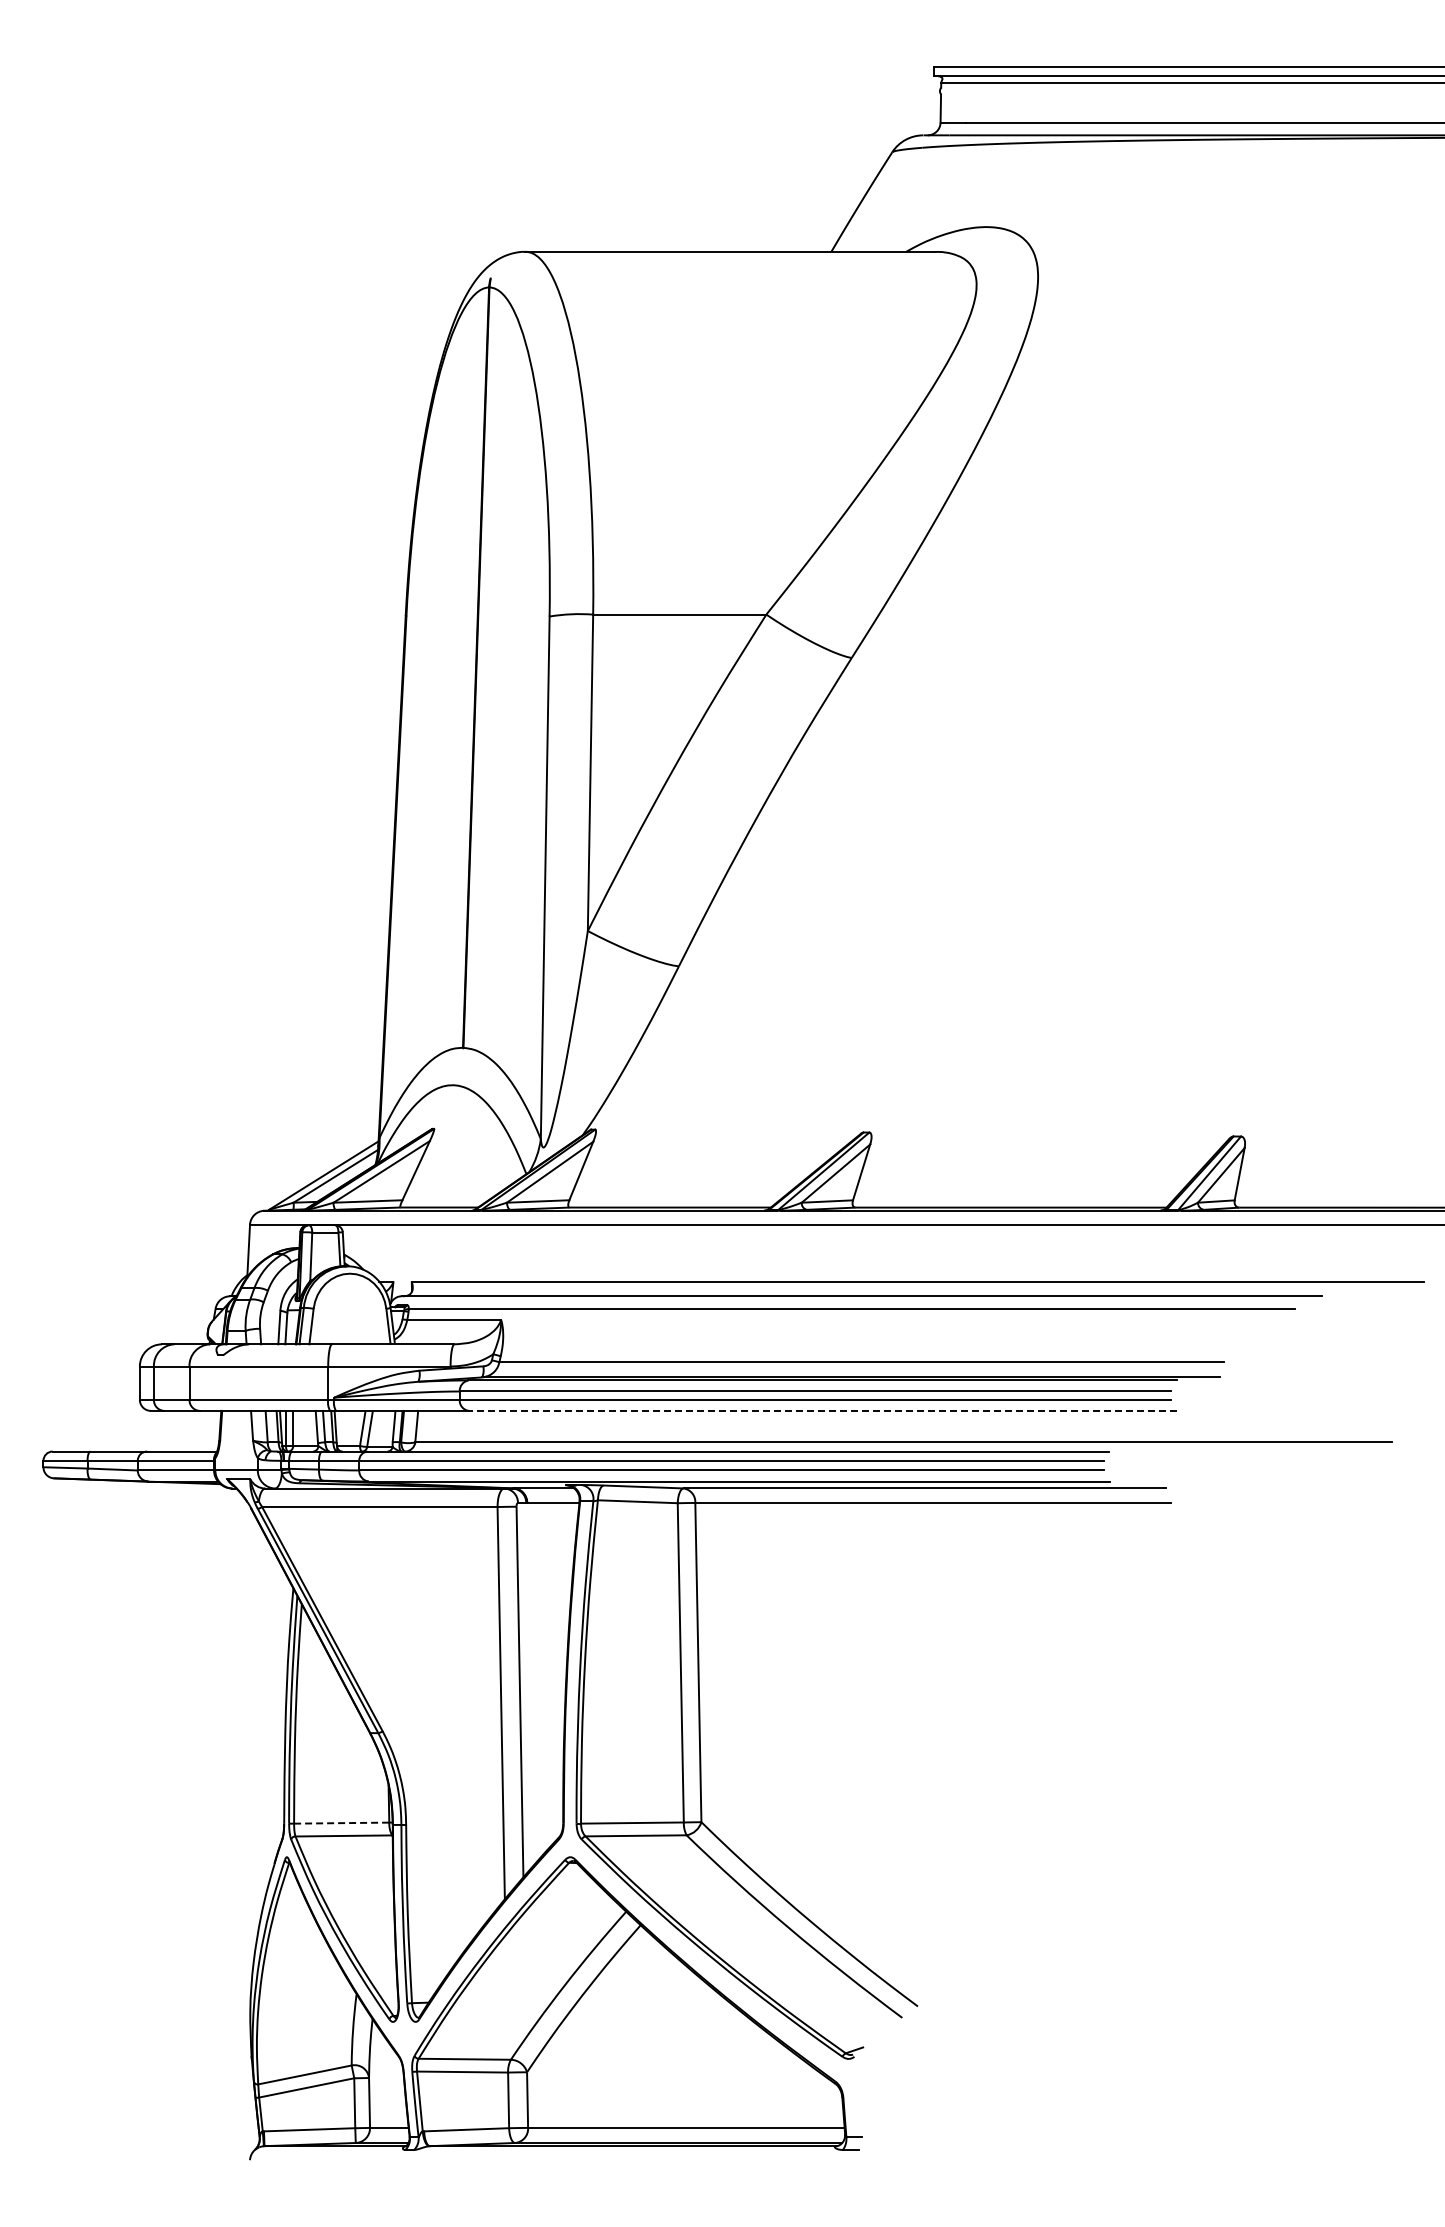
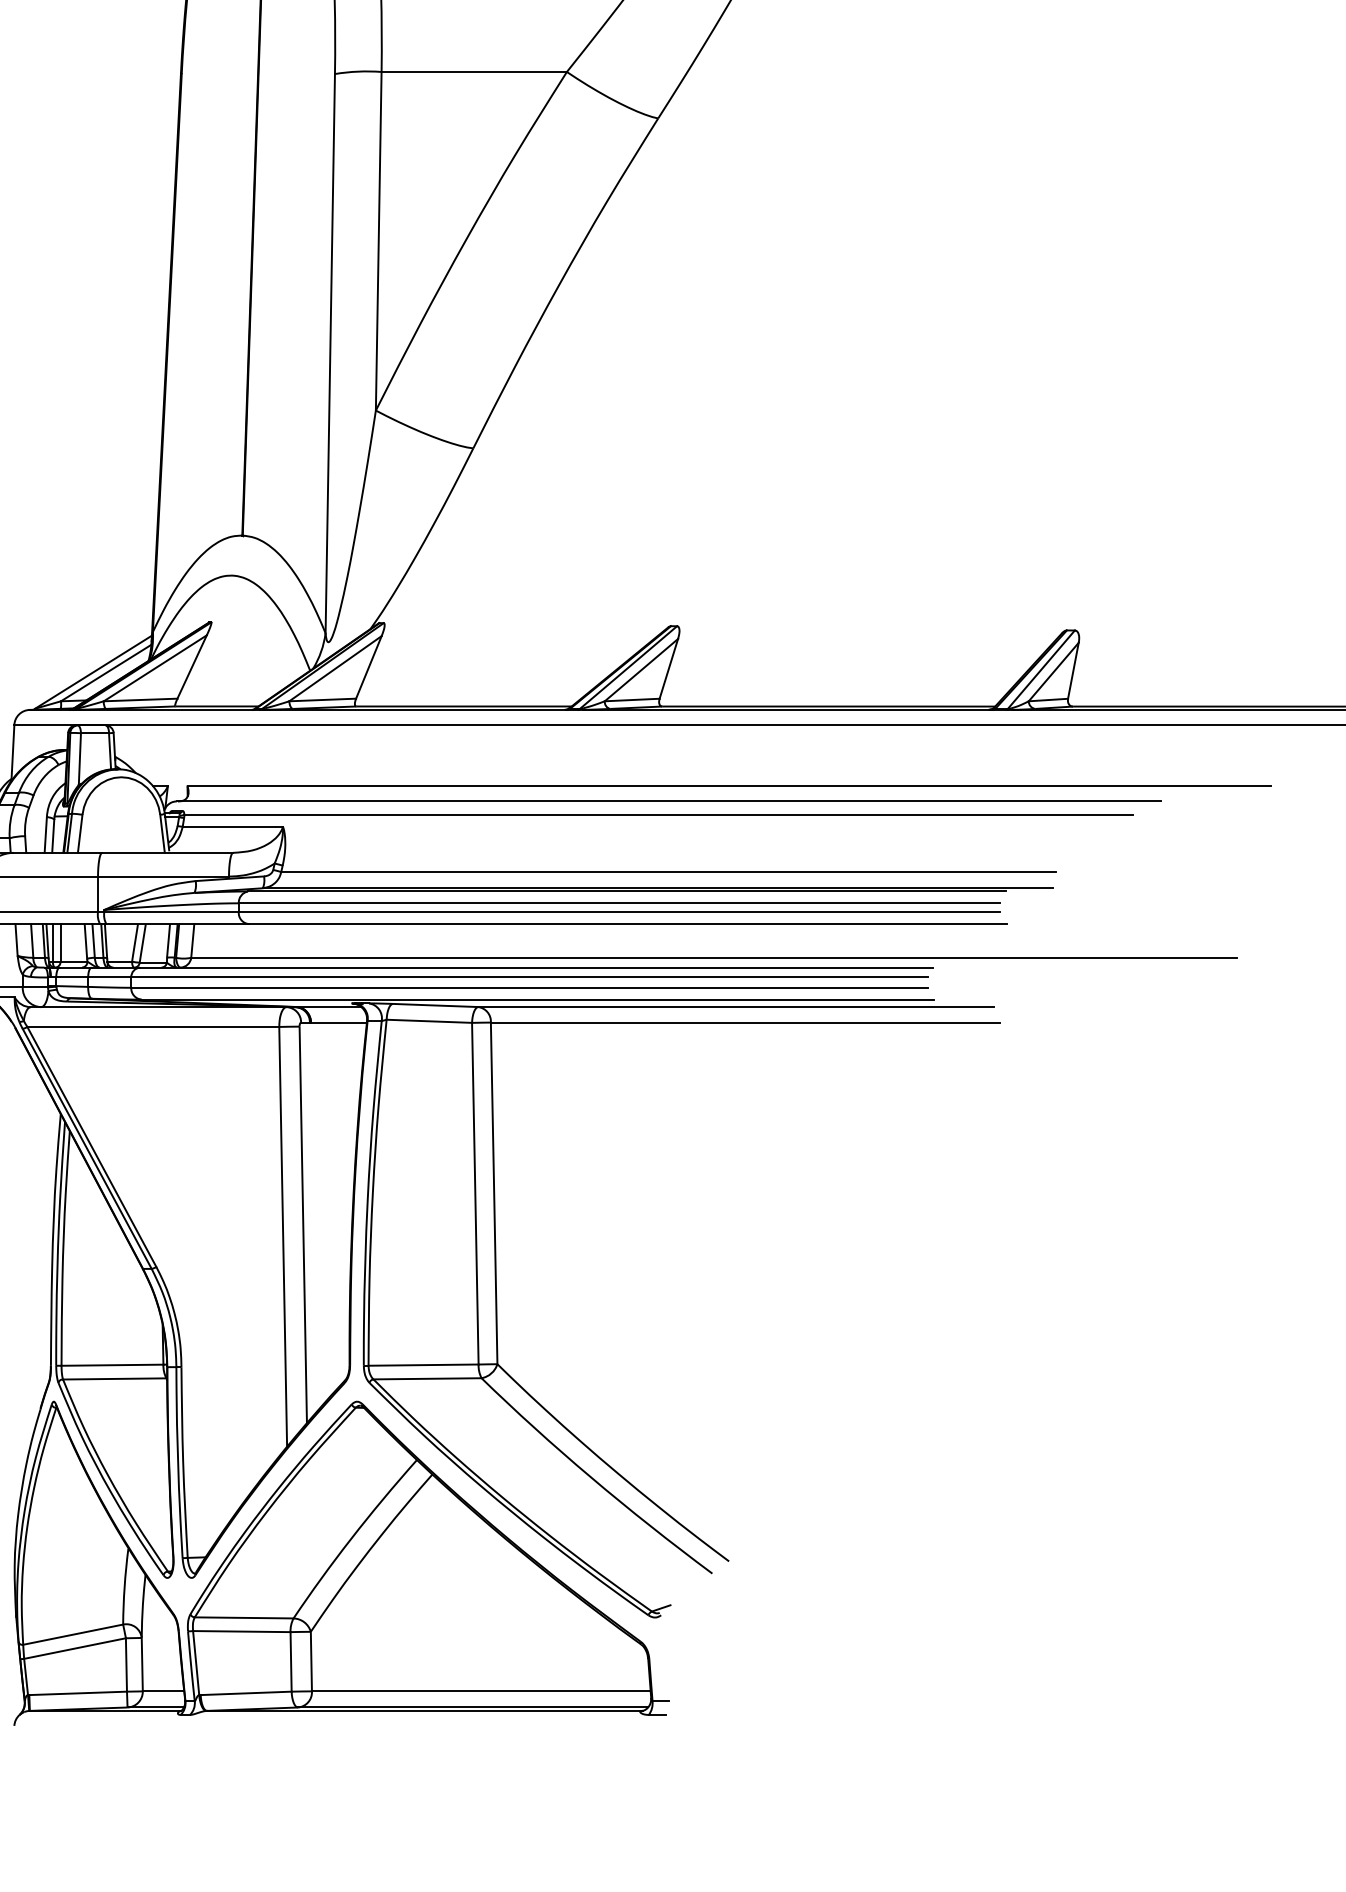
line: (823, 1410) -> (628, 923), dashed -> solid
line: (341, 1823) -> (112, 1365), dashed -> solid

